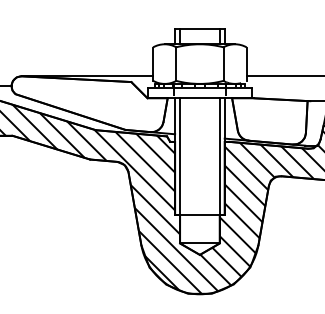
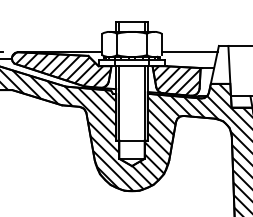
hatch: (89, 103) -> (61, 69), added
hatch: (269, 120) -> (176, 80), added

